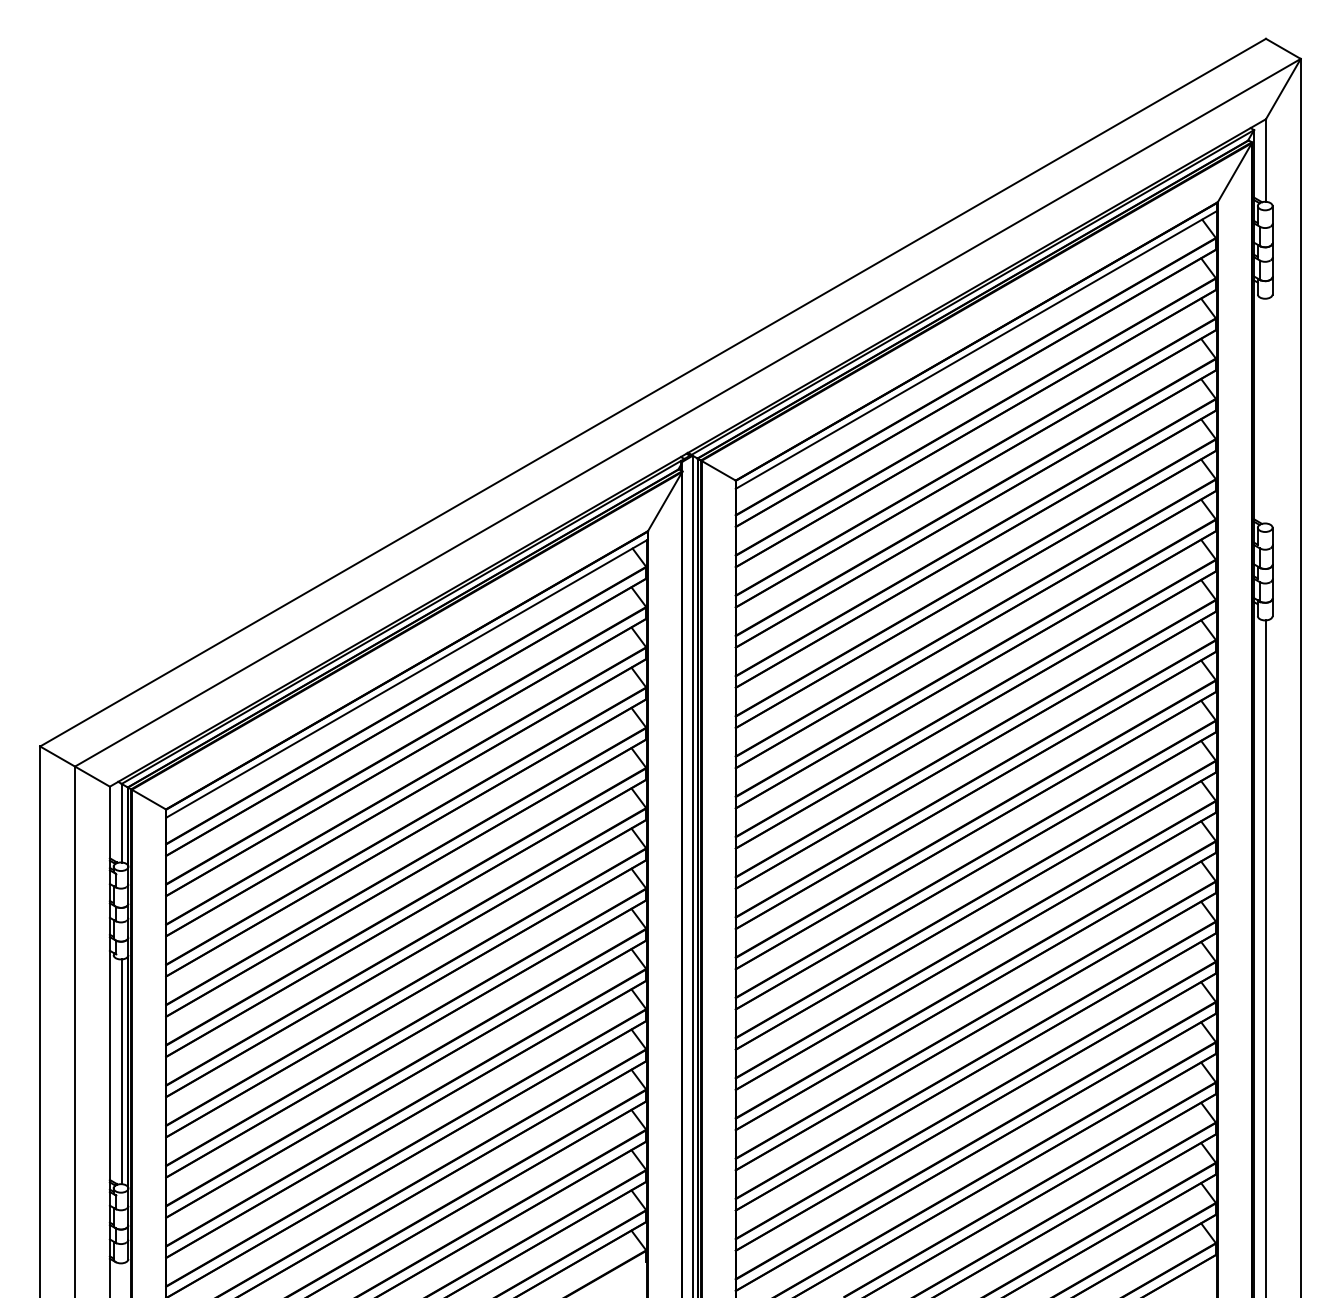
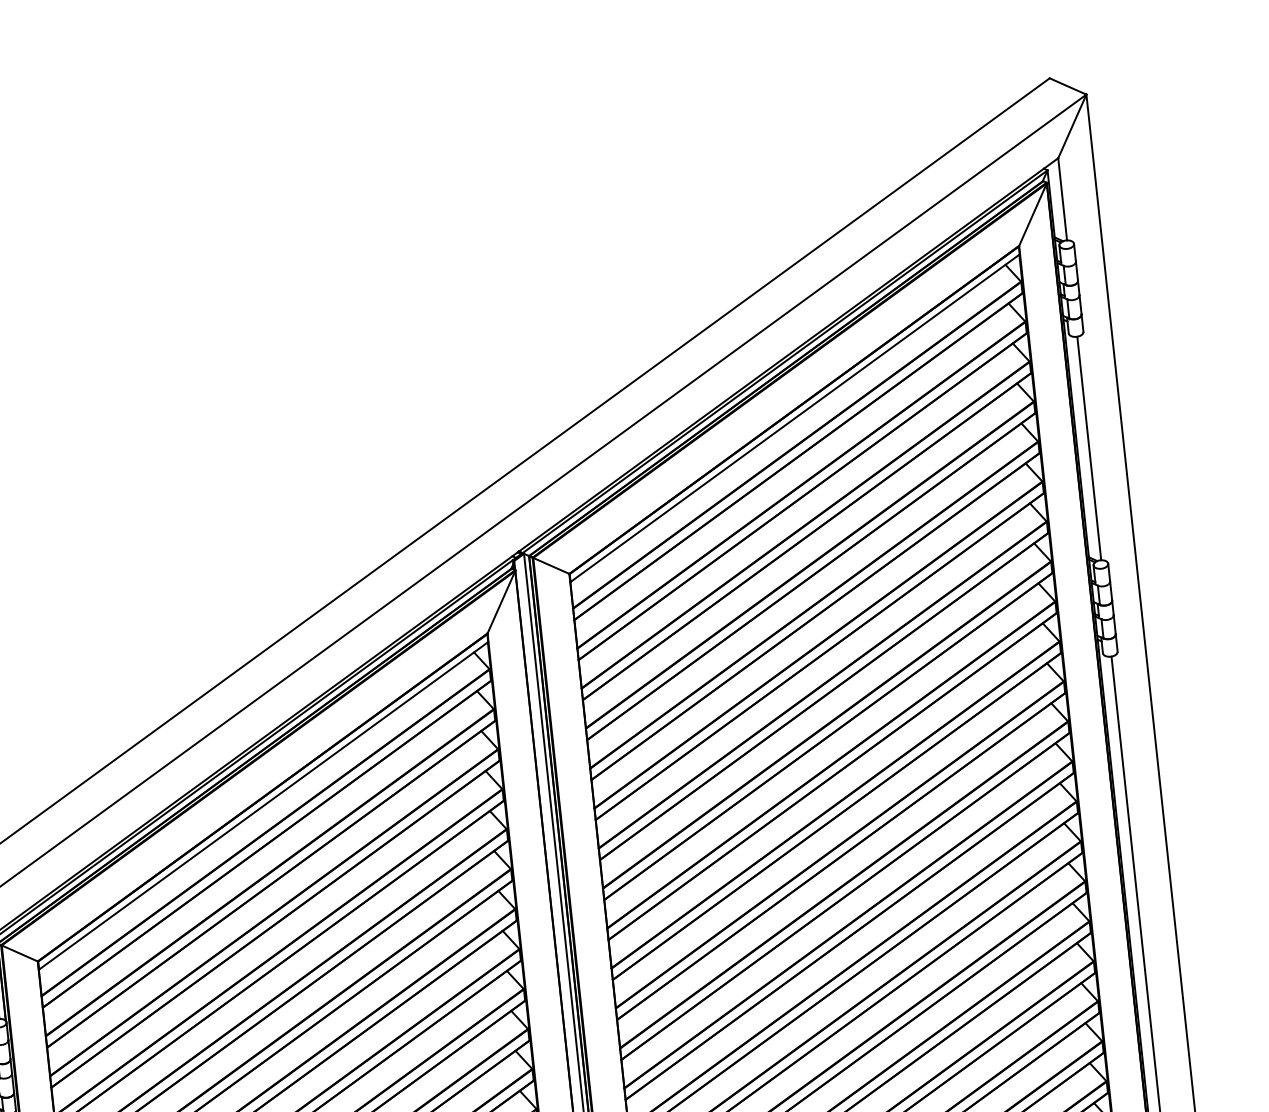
line: (1266, 410) -> (1089, 447), added

